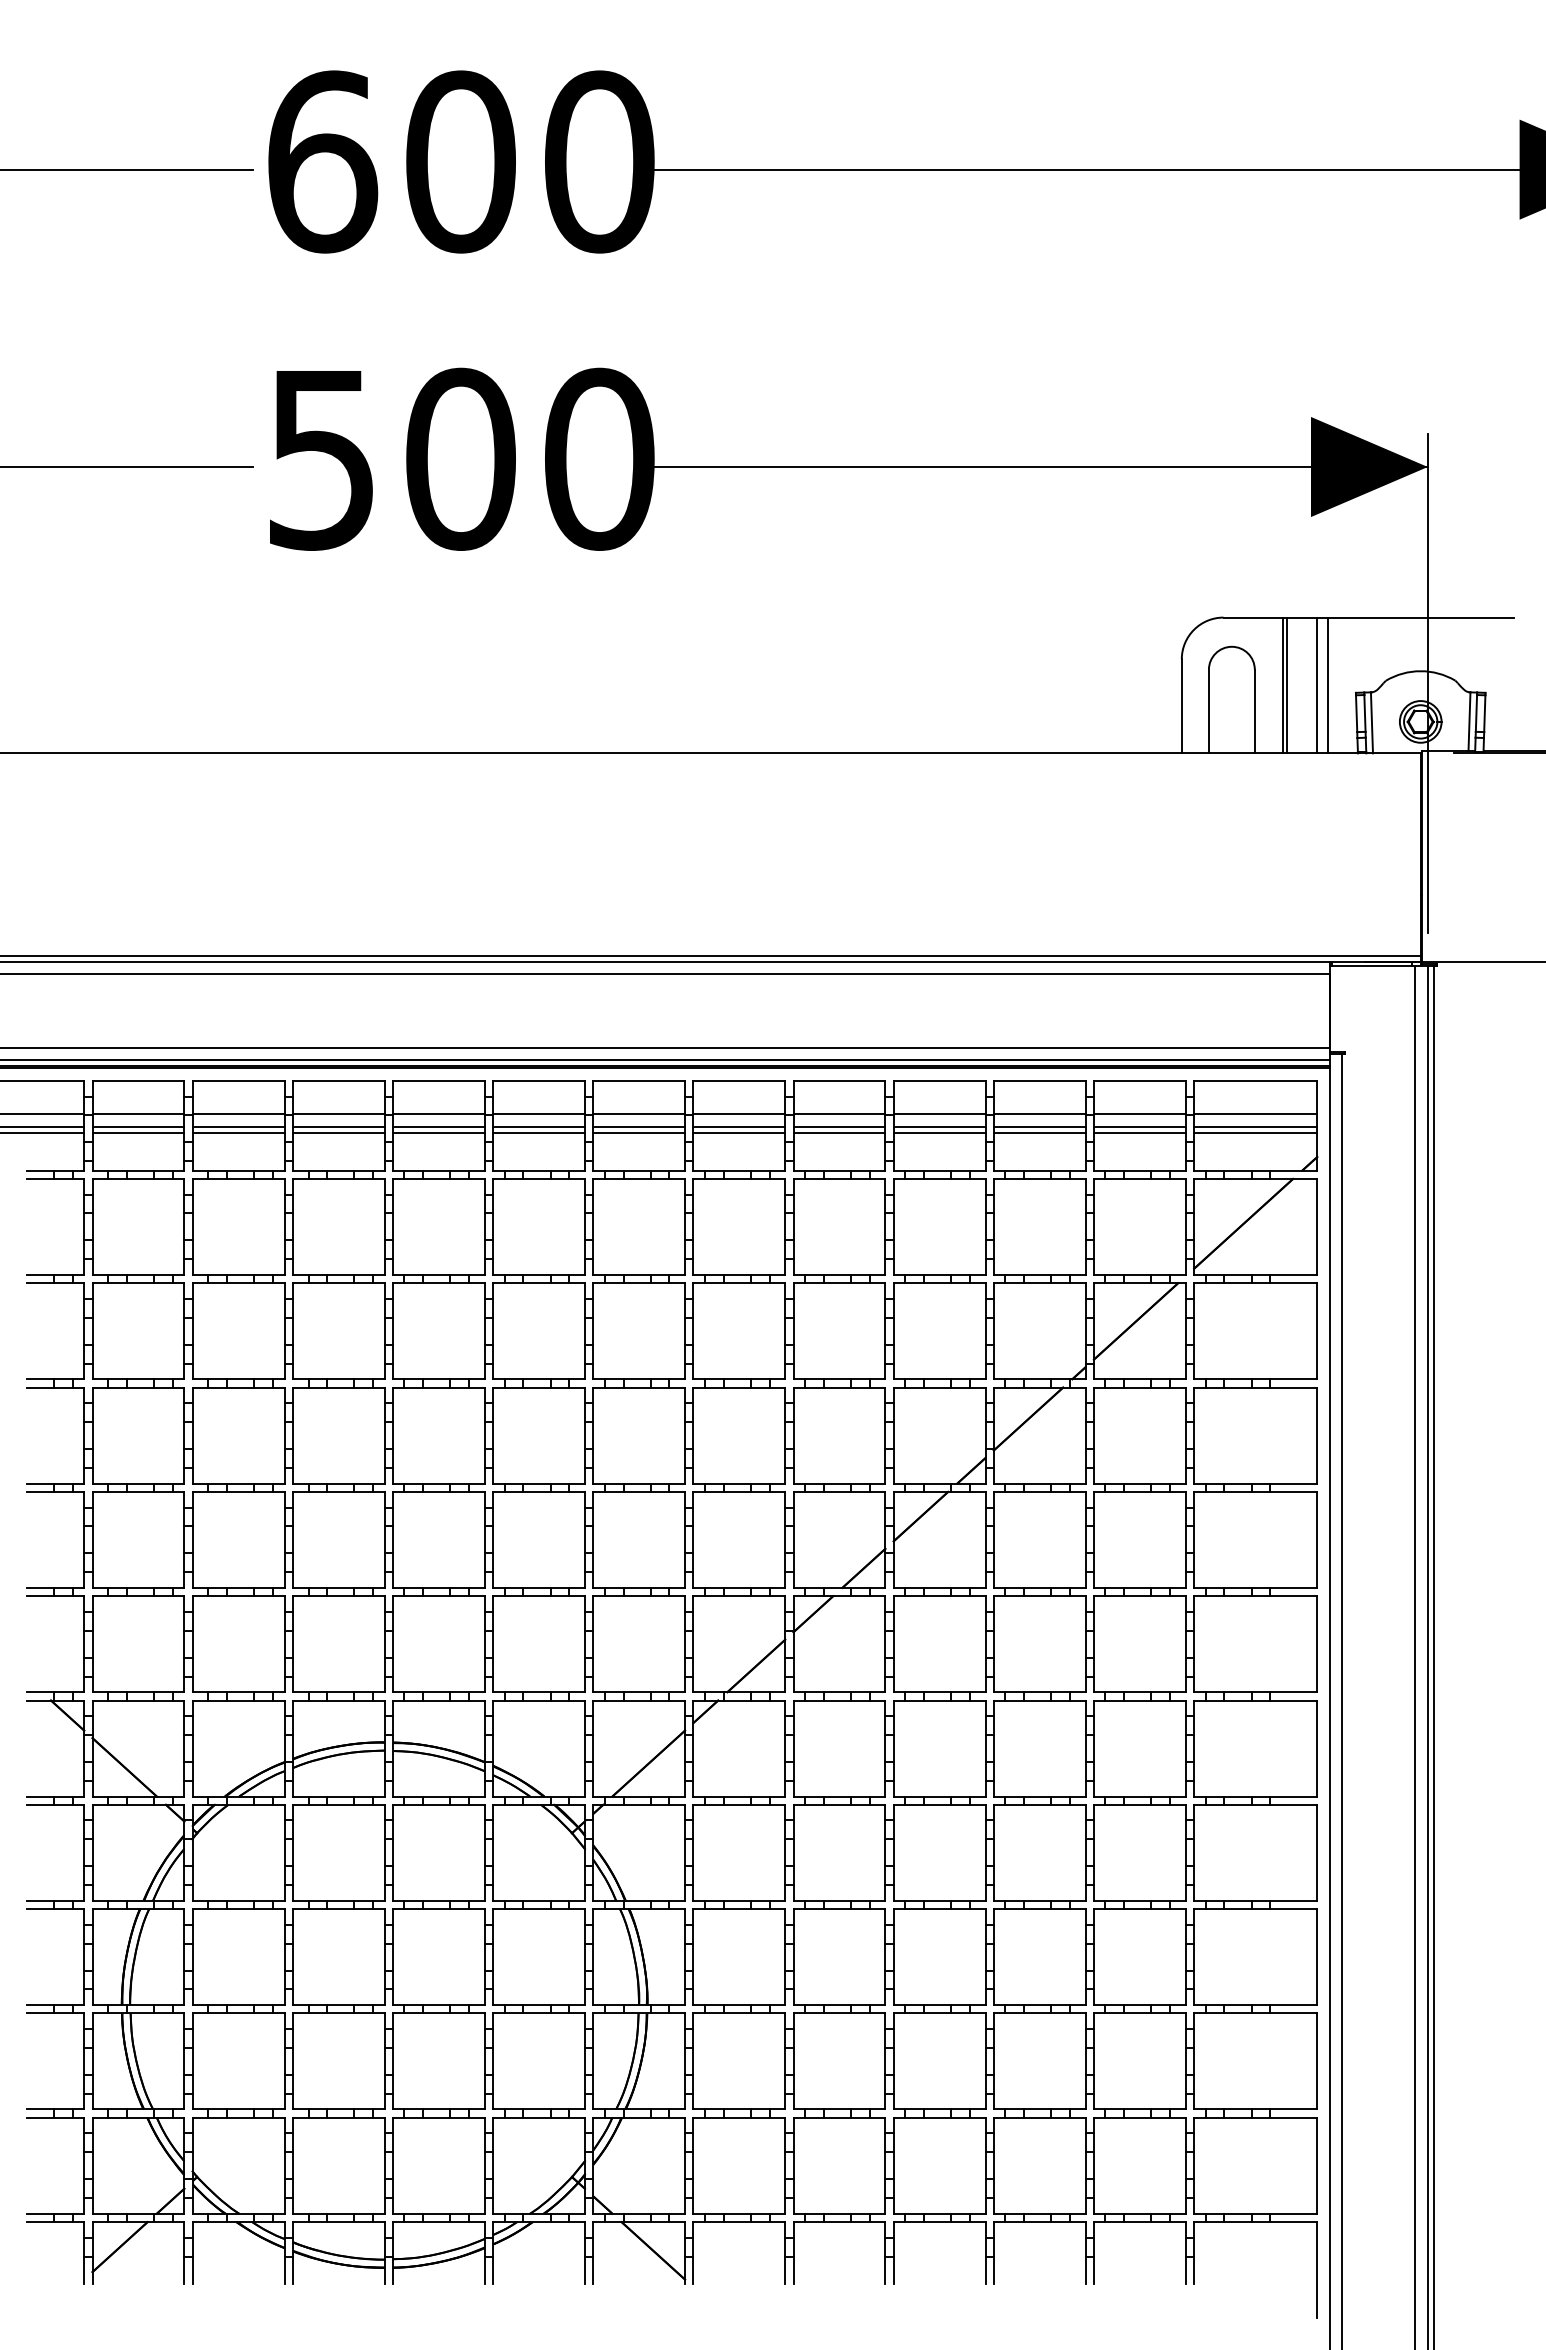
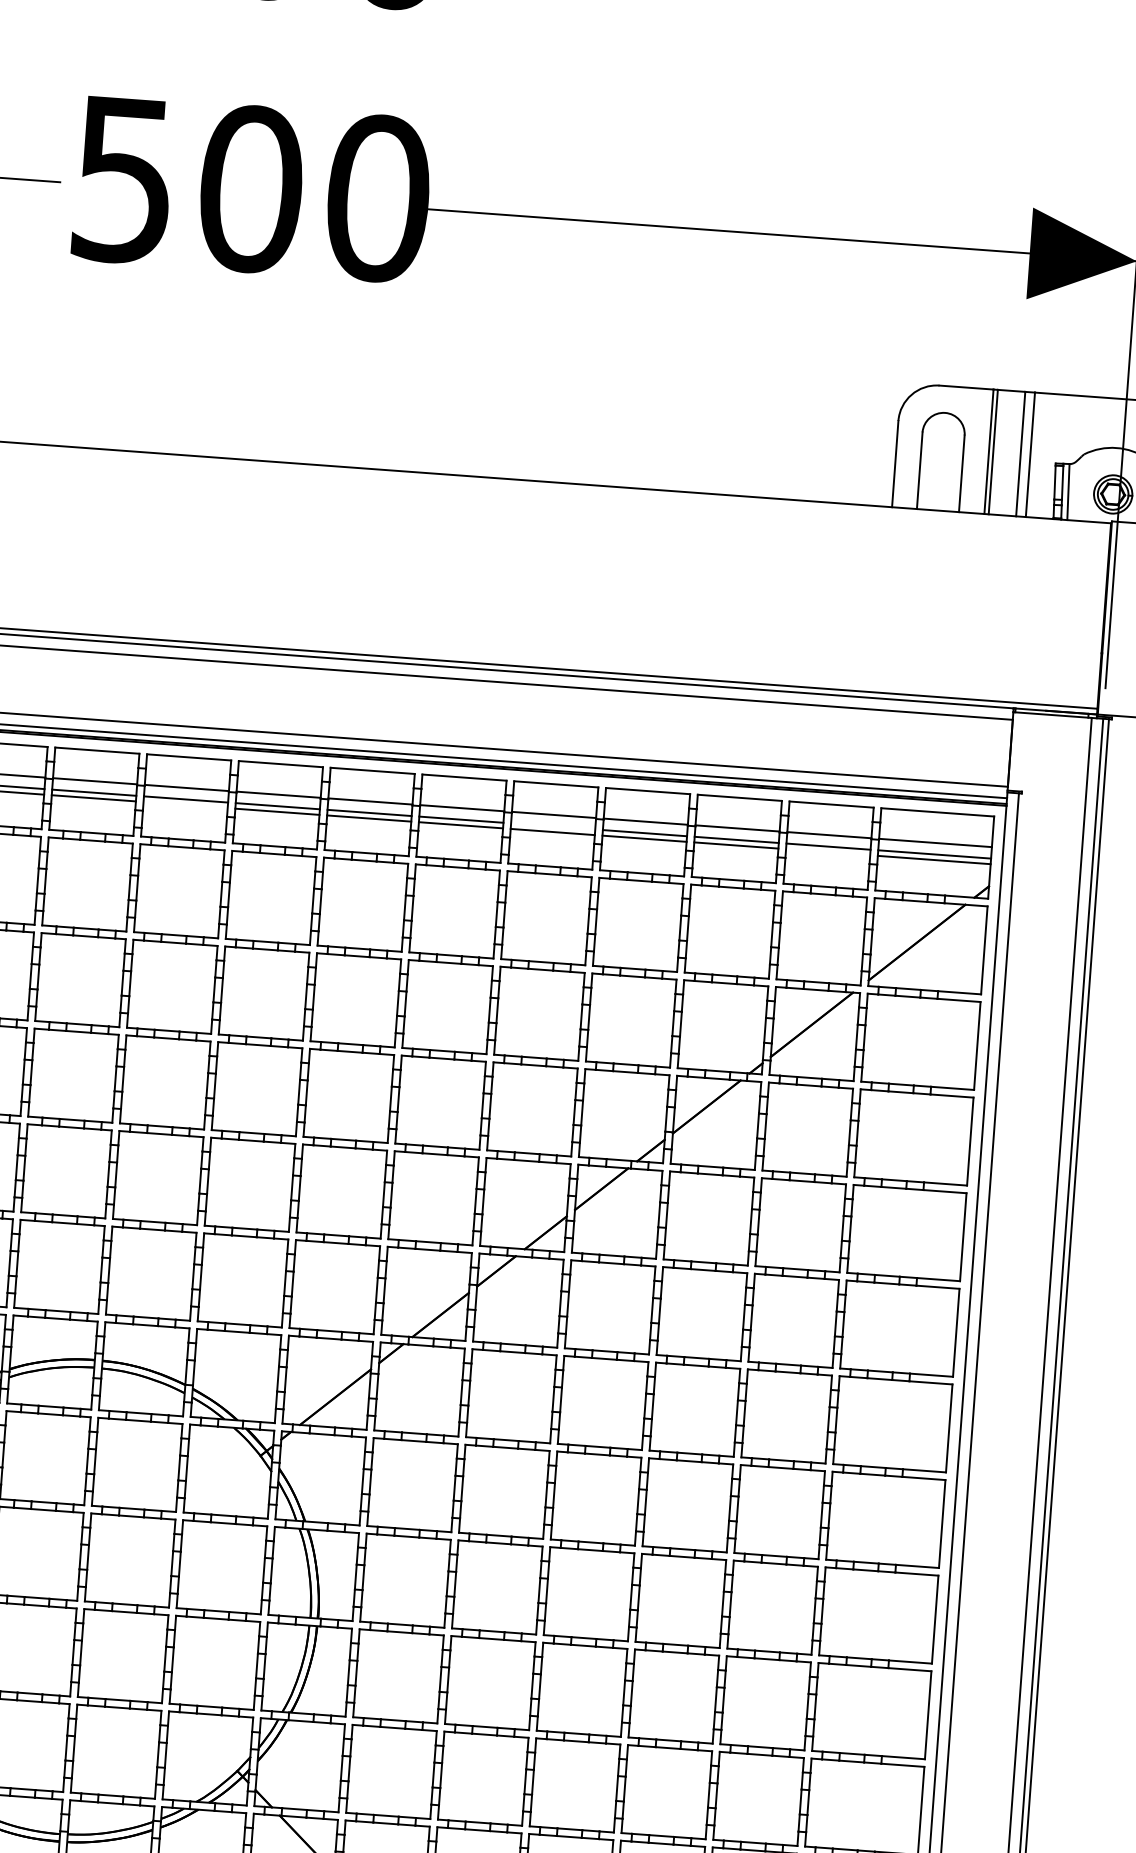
line: (839, 1126) -> (553, 826), removed
line: (438, 1132) -> (185, 804), removed
line: (1139, 1132) -> (827, 851), removed

